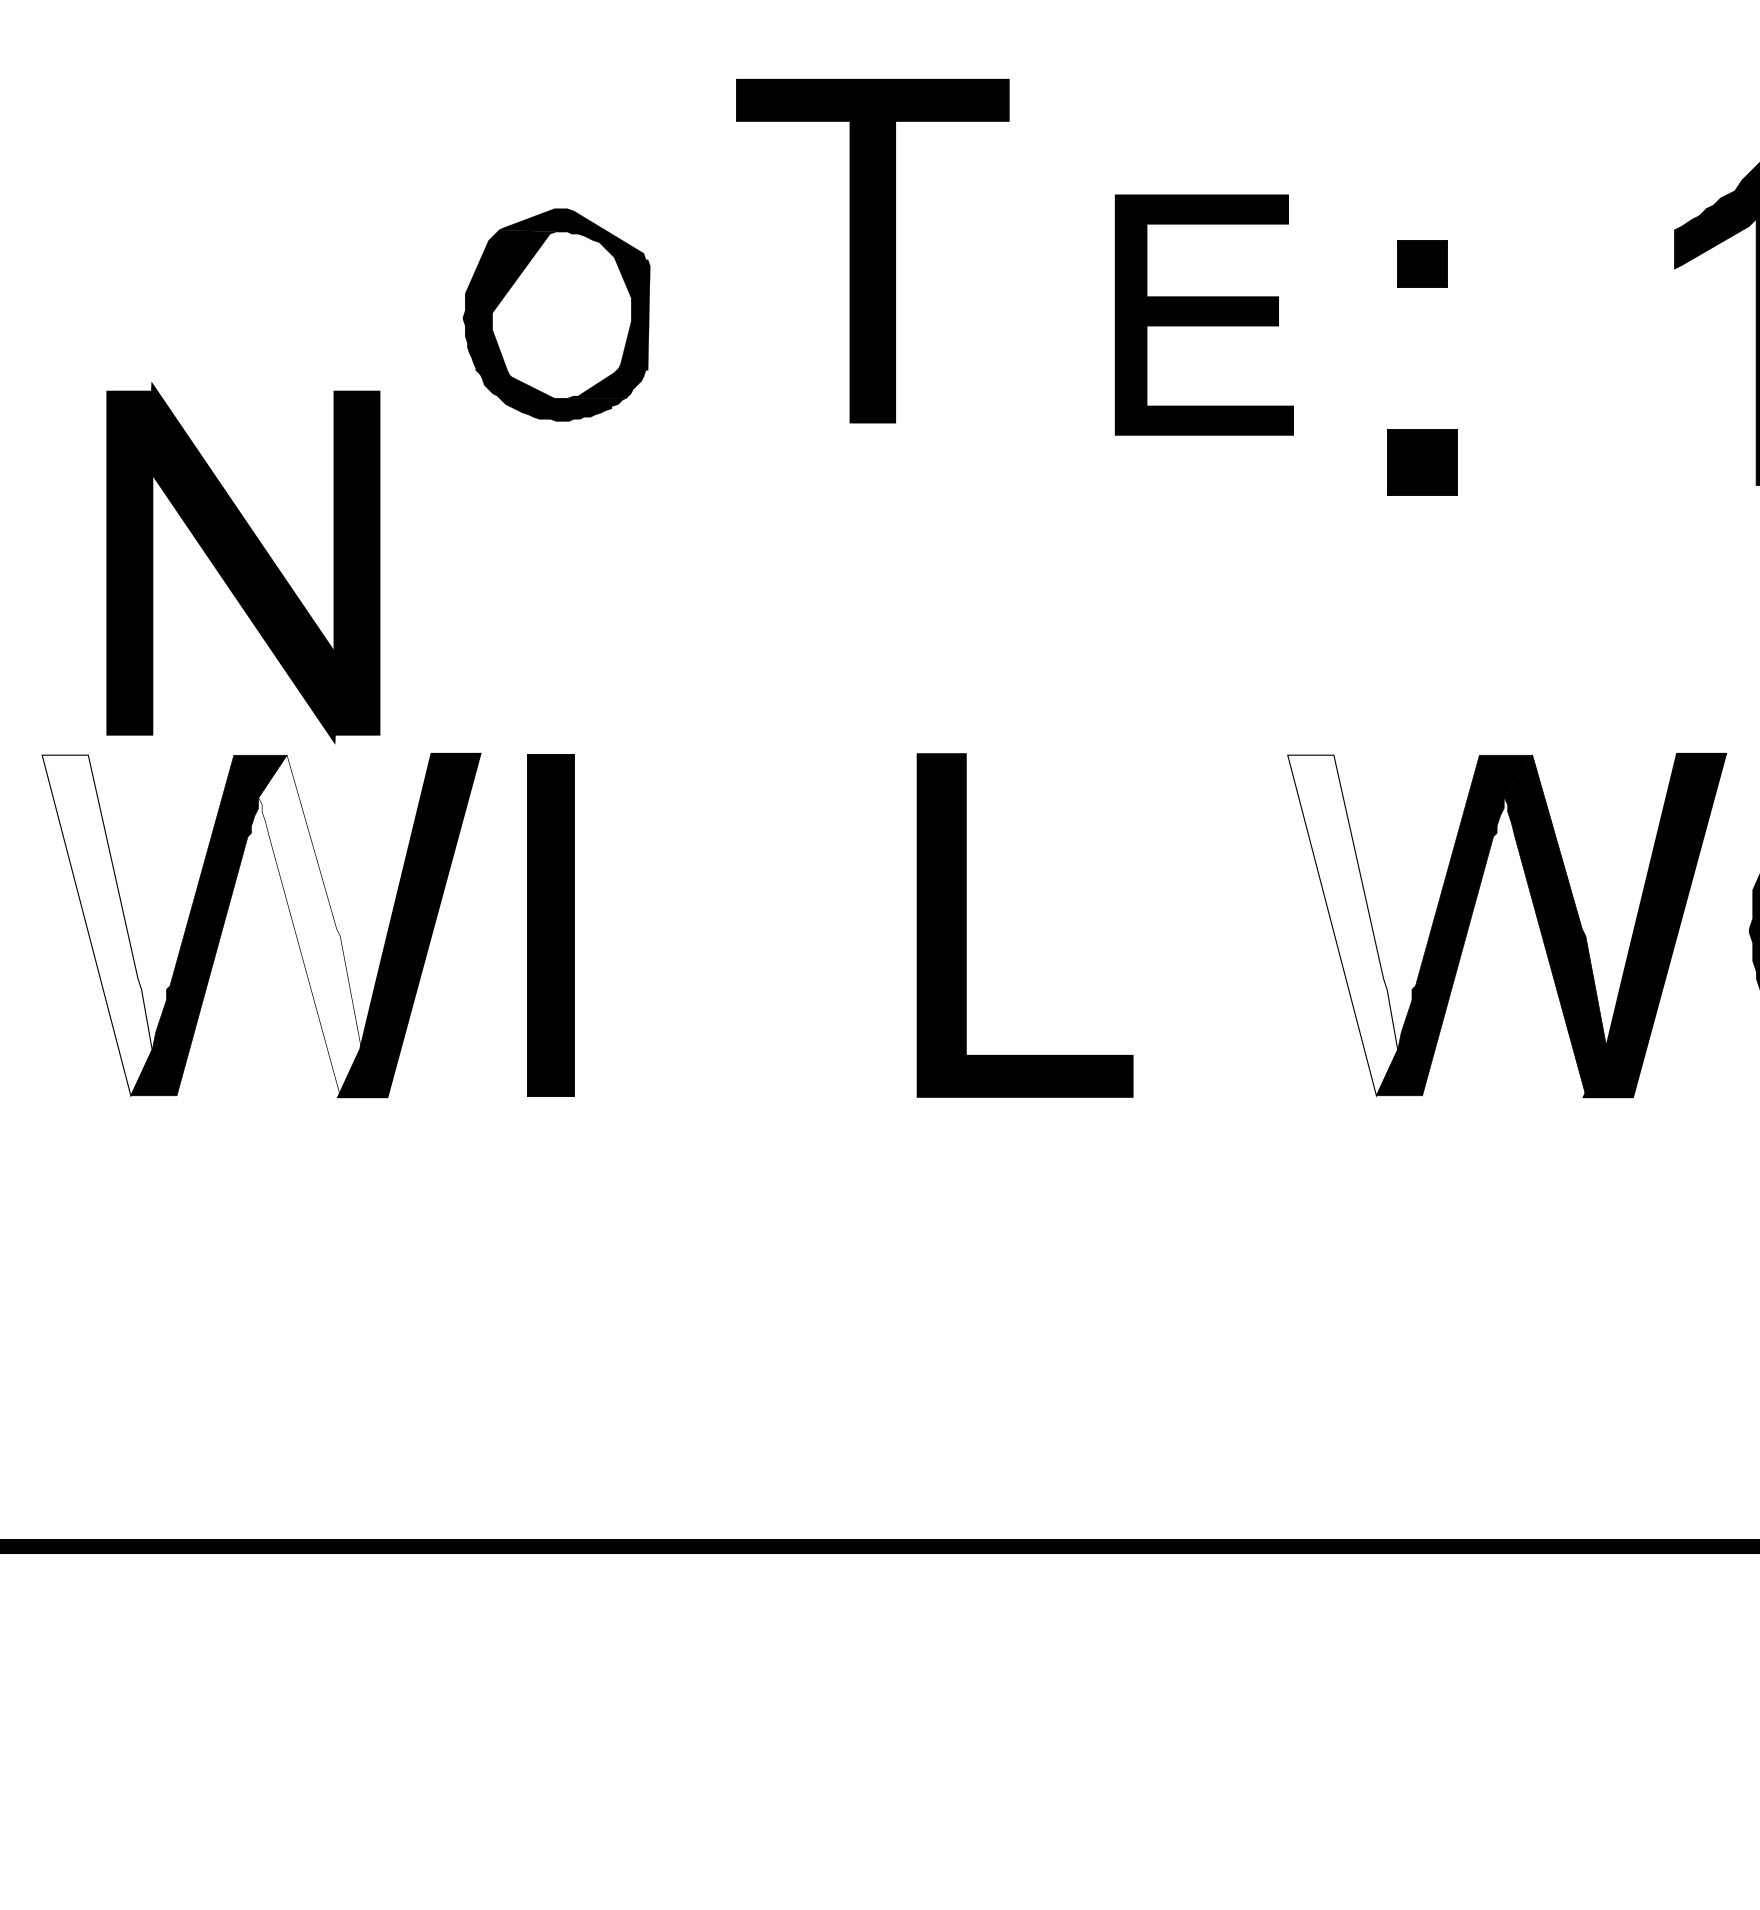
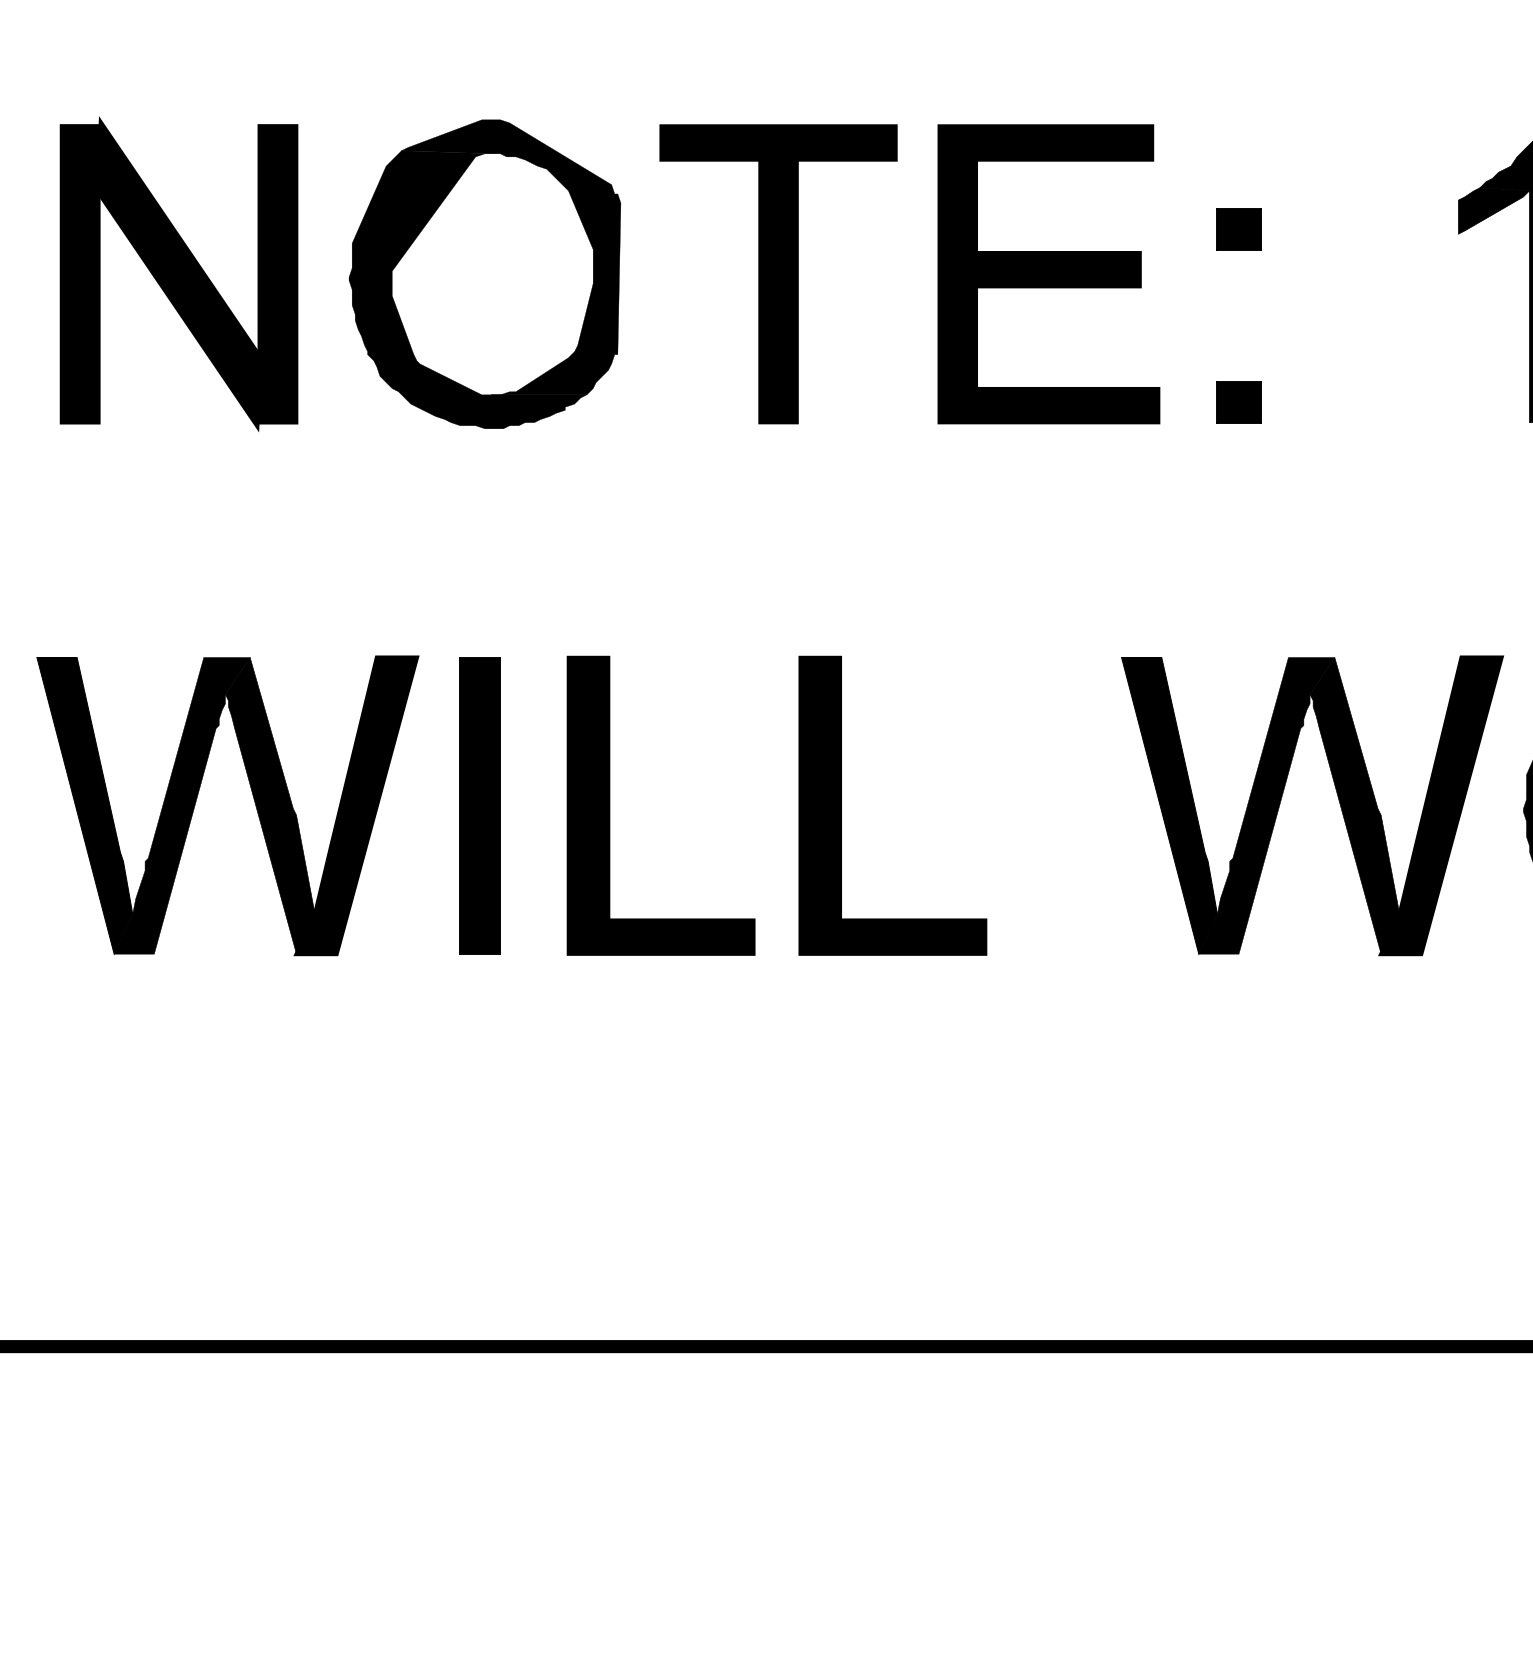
part: (872, 250) -> (778, 273), moved
part: (556, 314) -> (484, 273), size x1.67
part: (1204, 314) -> (1049, 273), size x1.43
part: (1422, 461) -> (1238, 401), size x0.71
part: (243, 563) -> (179, 274), moved
fill: (97, 925) -> (85, 805), added
fill: (309, 925) -> (269, 805), added
part: (700, 925) -> (610, 805), added
fill: (1342, 925) -> (1169, 805), added

